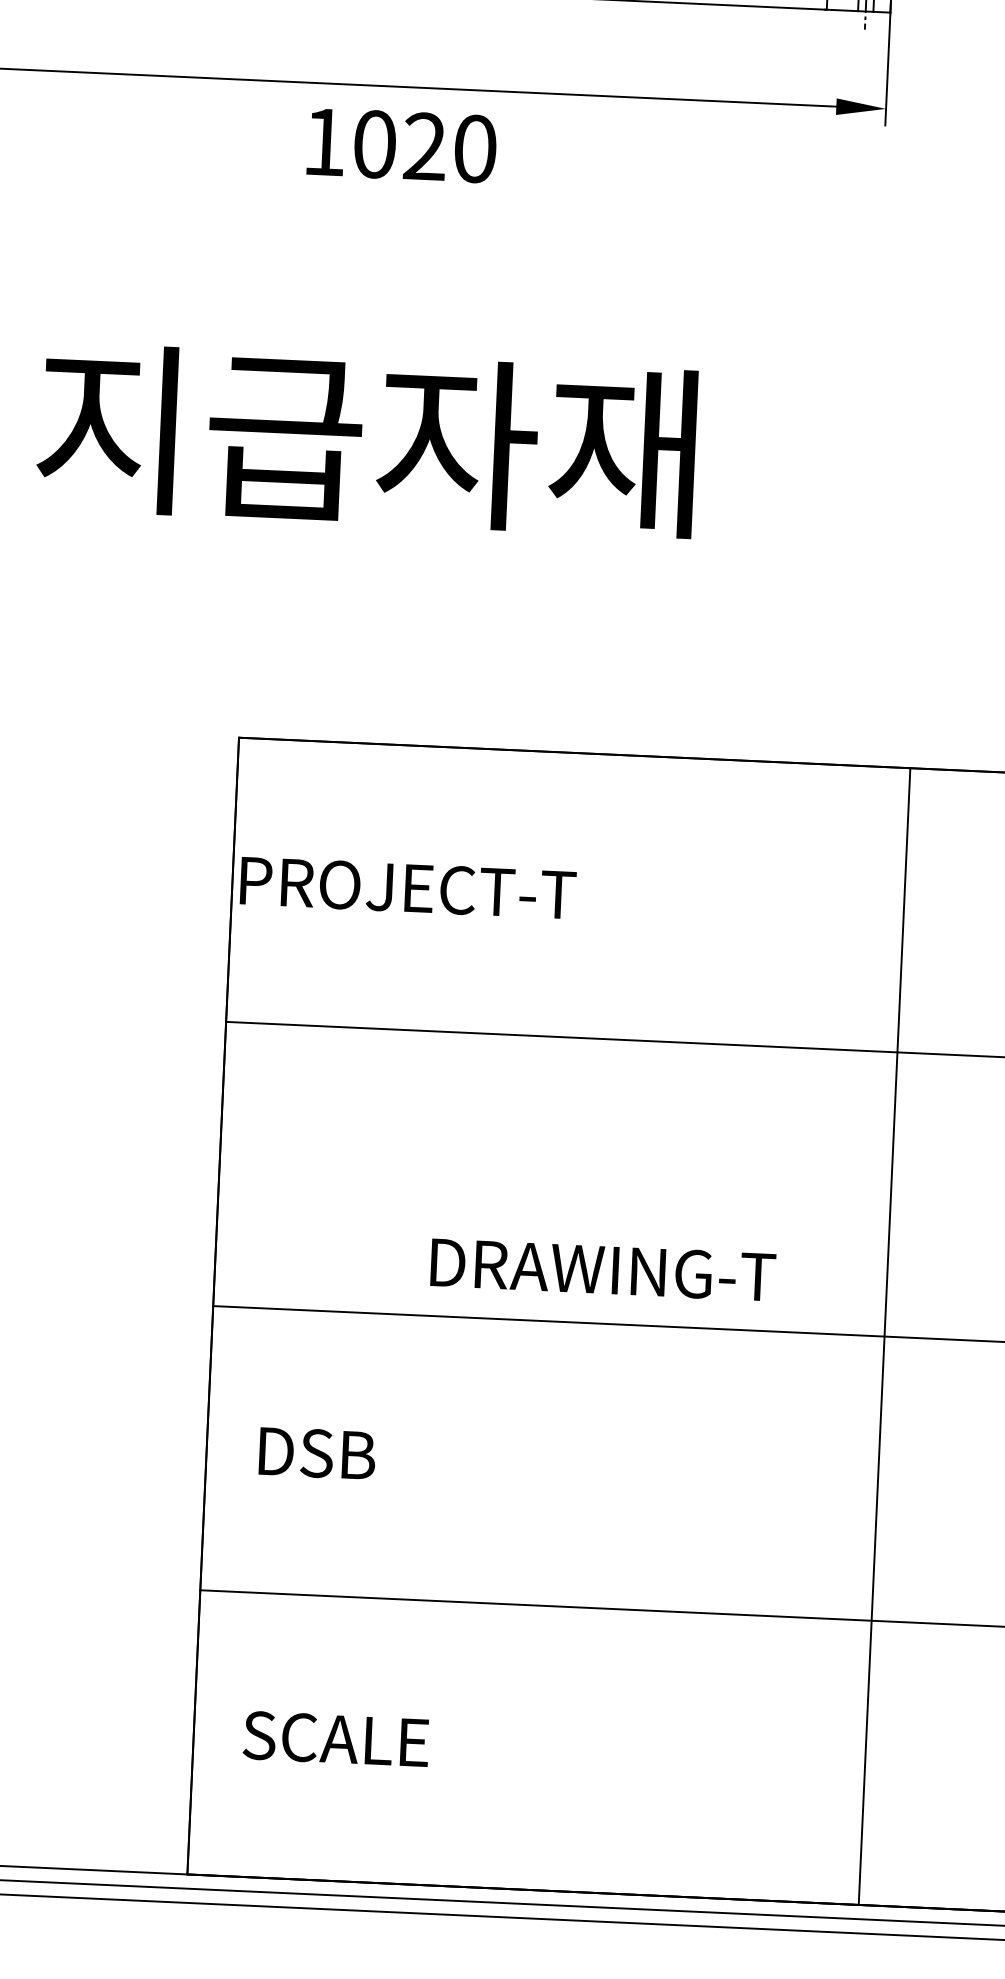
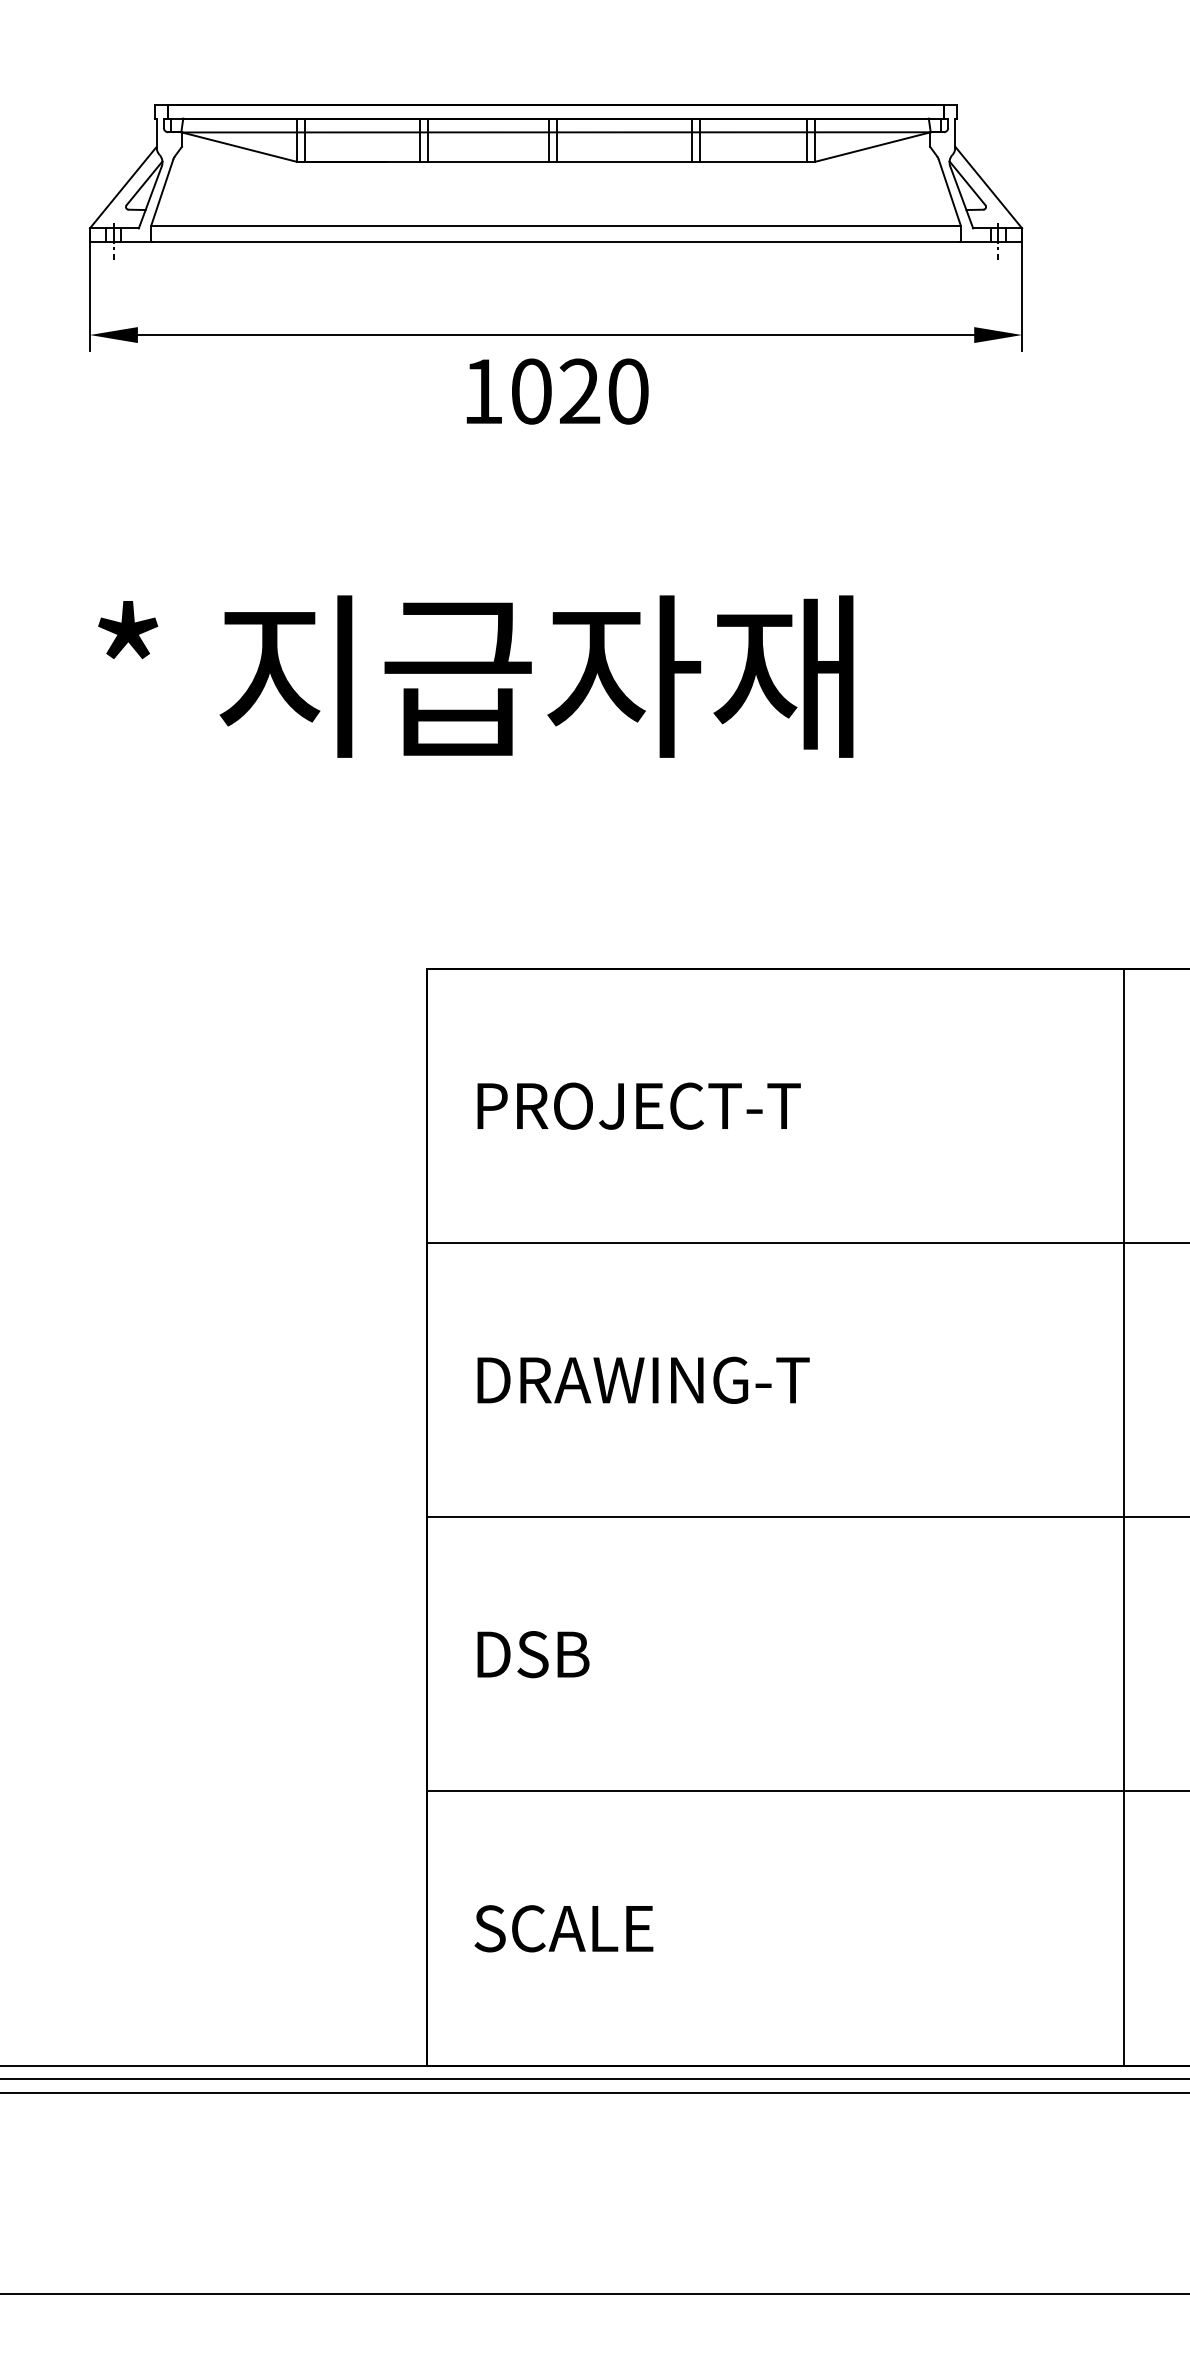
text: (407, 887) -> (638, 1105), moved
text: (603, 1269) -> (643, 1379), moved
line: (884, 1335) -> (1124, 1516), moved

